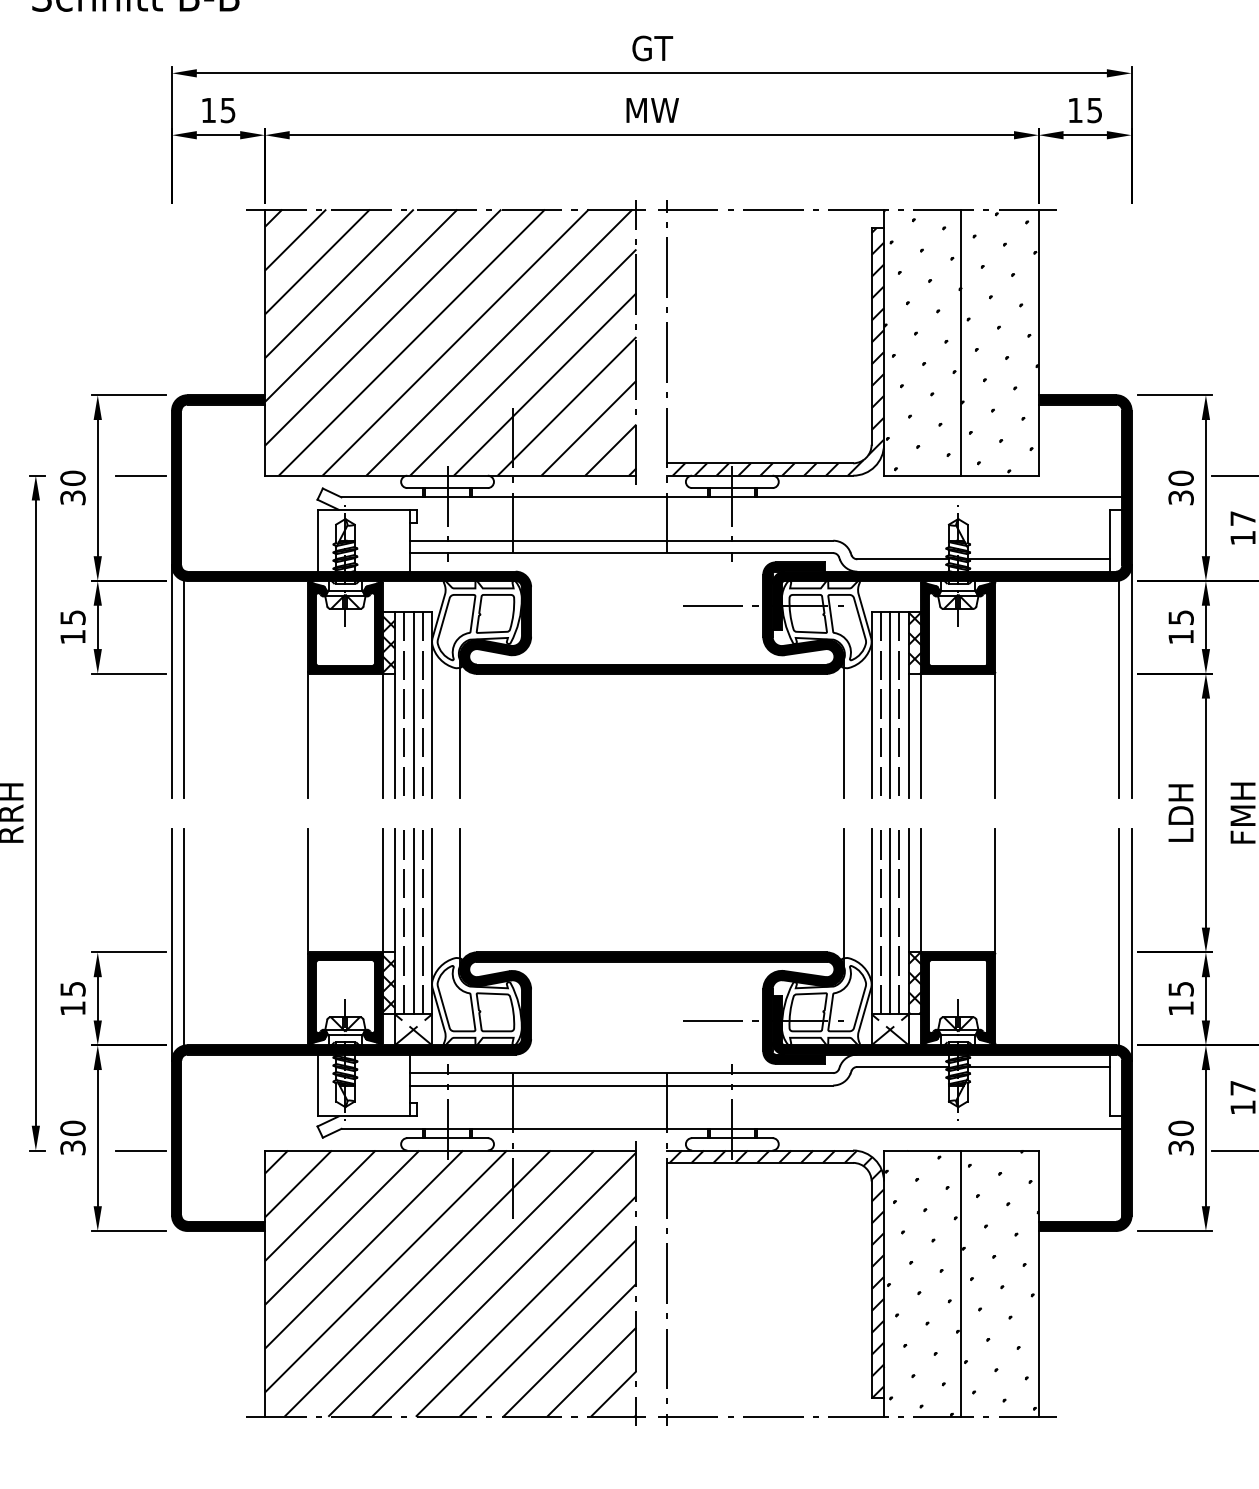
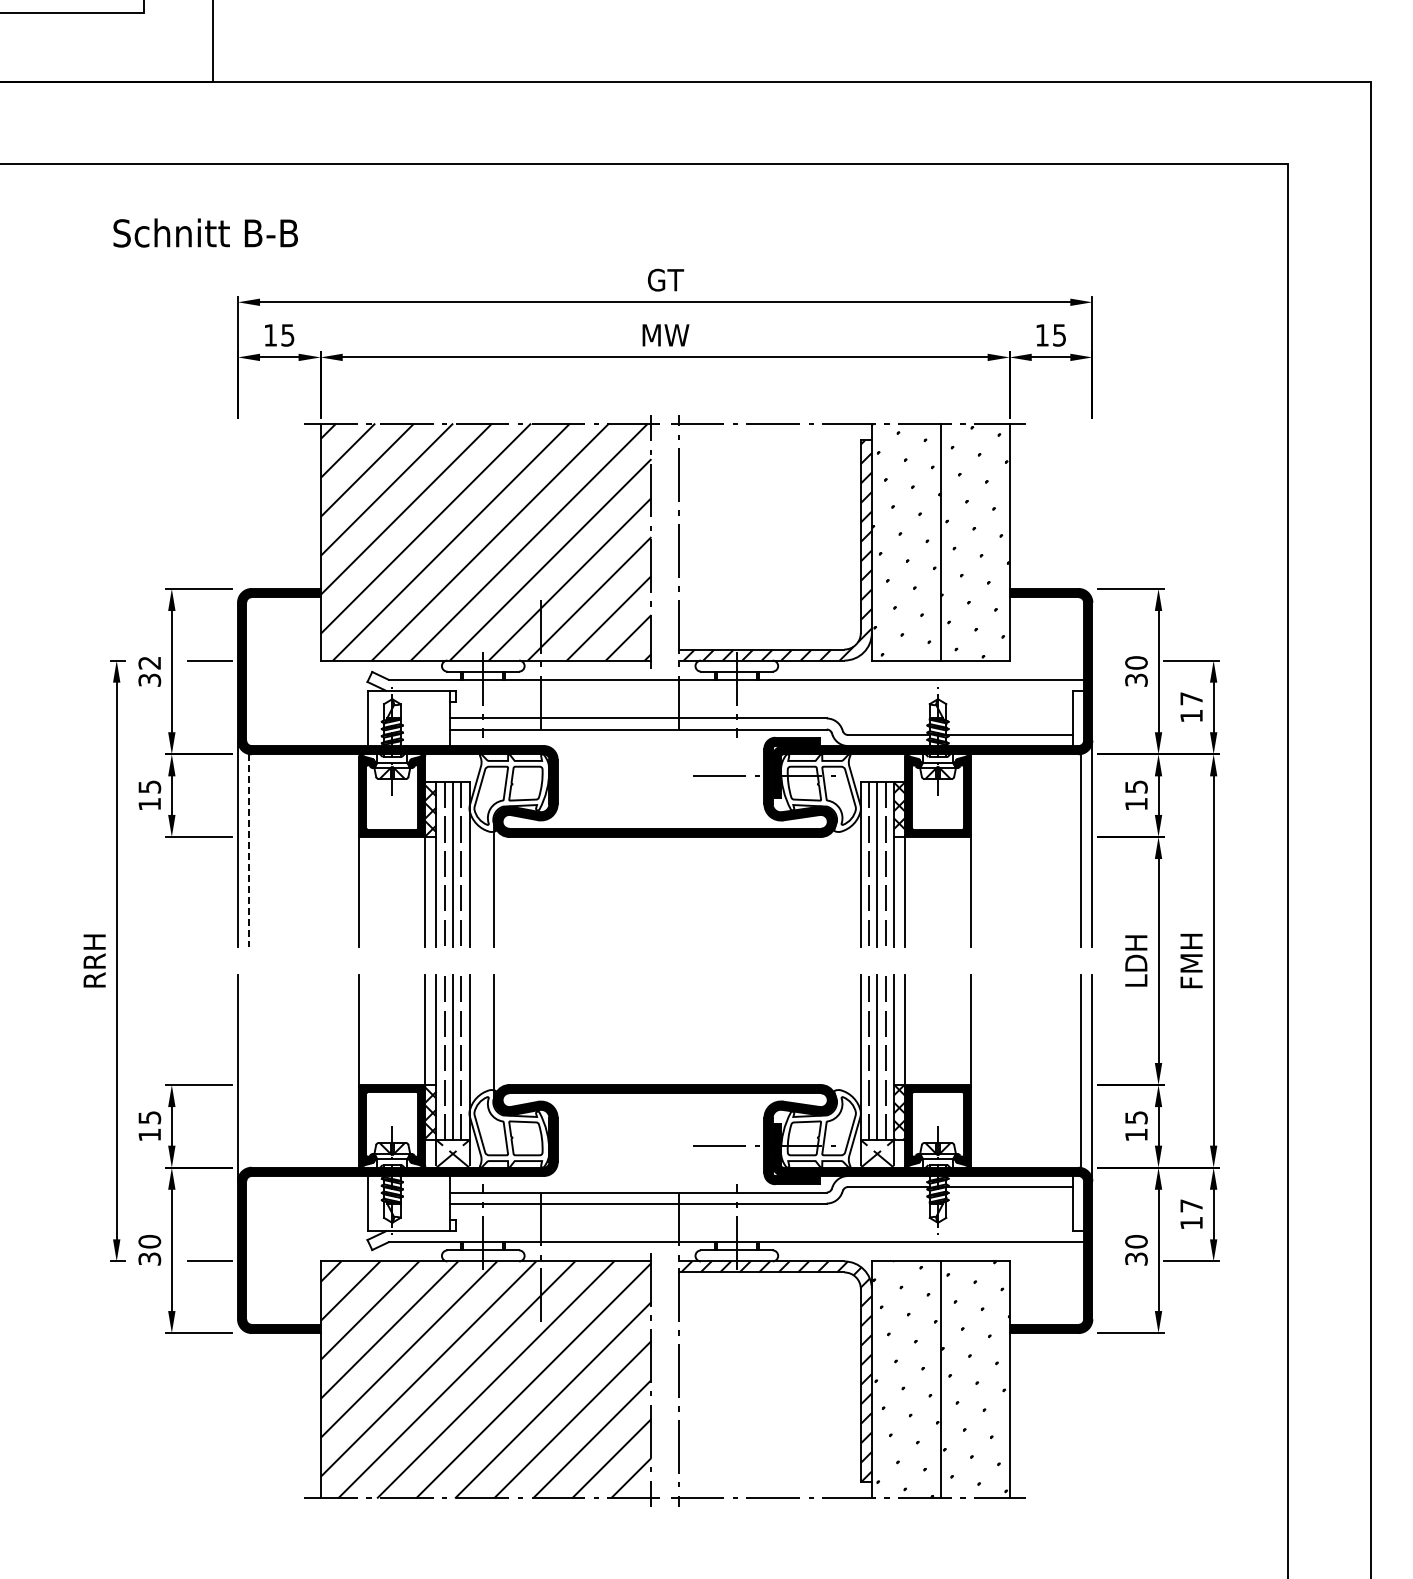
text: (72, 477) -> (149, 662), 30 -> 32
line: (184, 688) -> (249, 850), solid -> dashed
line: (844, 727) -> (836, 884), removed
line: (844, 899) -> (836, 1037), removed
line: (184, 937) -> (249, 1071), removed

